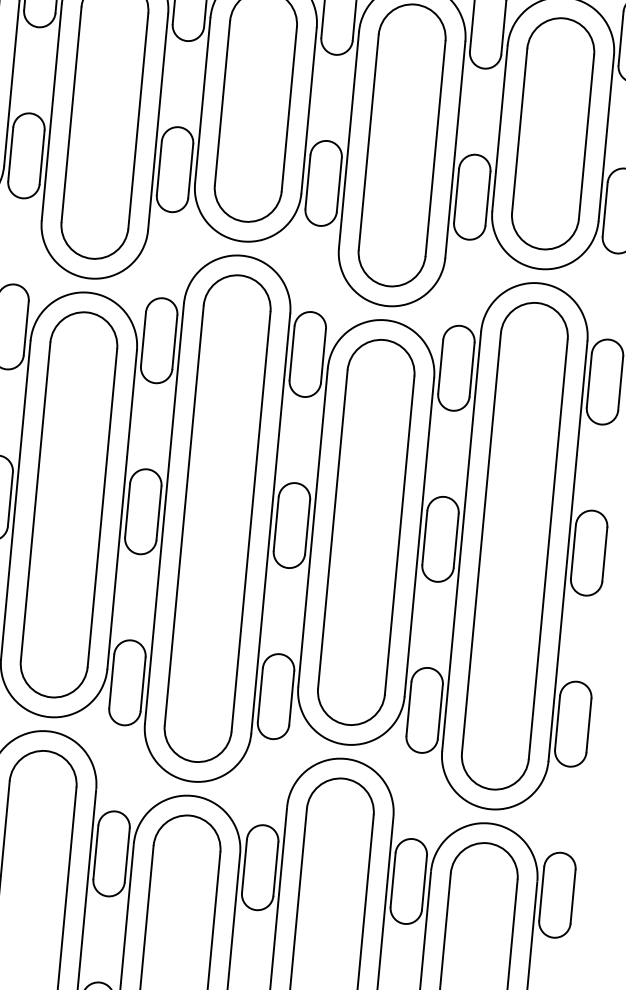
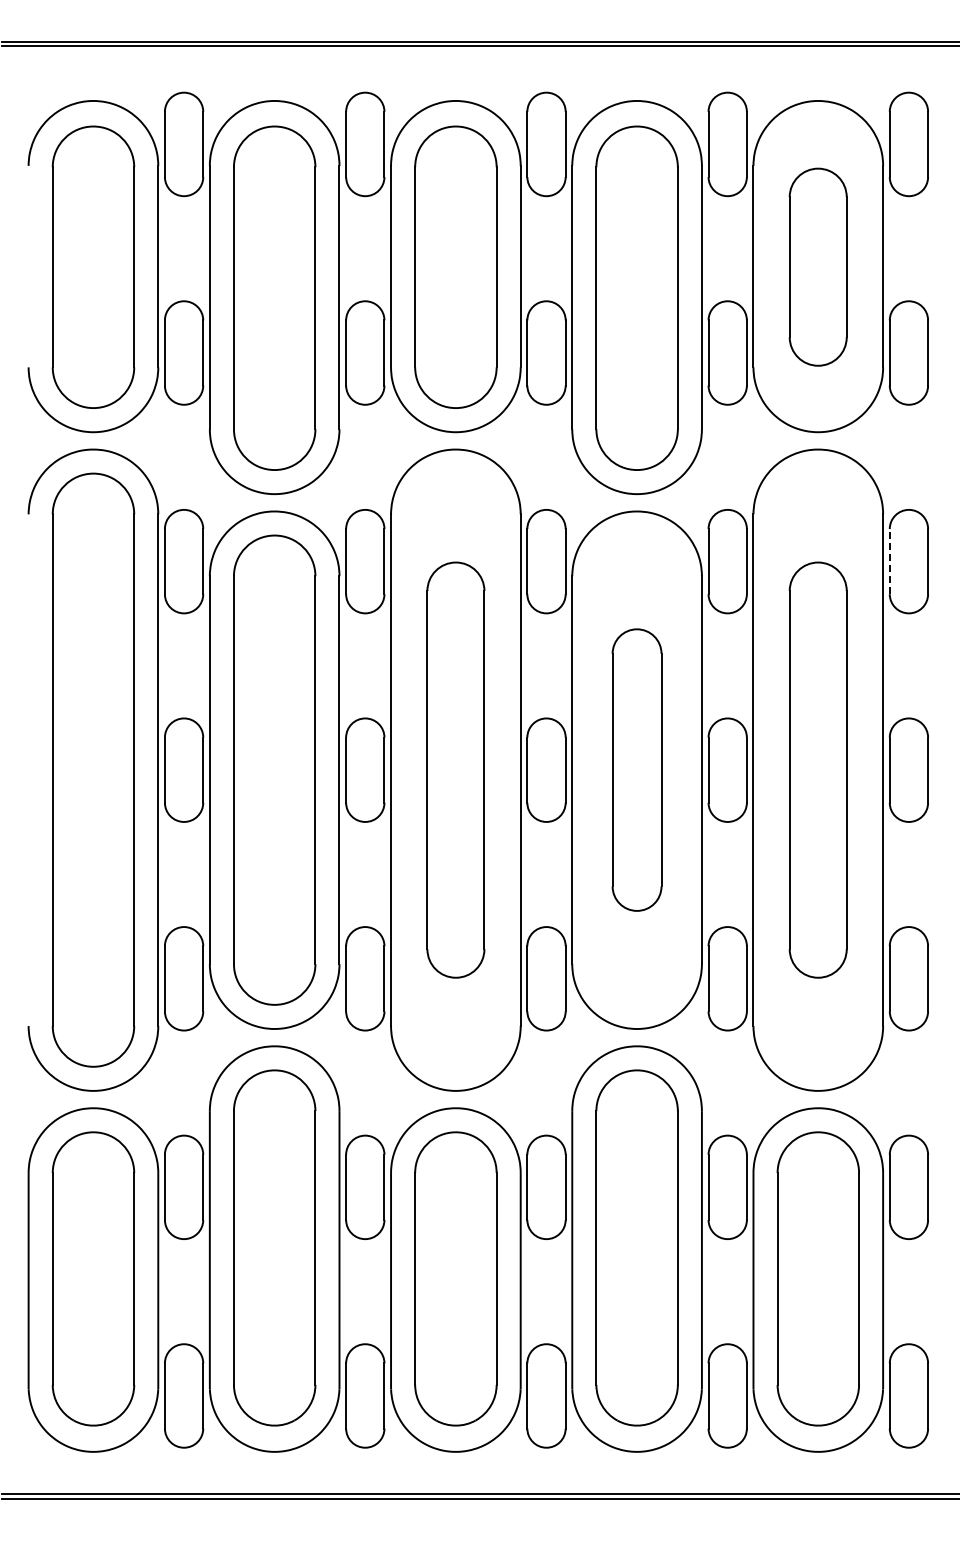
part: (552, 133) -> (817, 266), size x0.7
line: (589, 380) -> (889, 561), solid -> dashed
part: (217, 518) -> (455, 769), size x0.7
part: (365, 531) -> (636, 769), size x0.6
part: (514, 545) -> (817, 769), size x0.7

